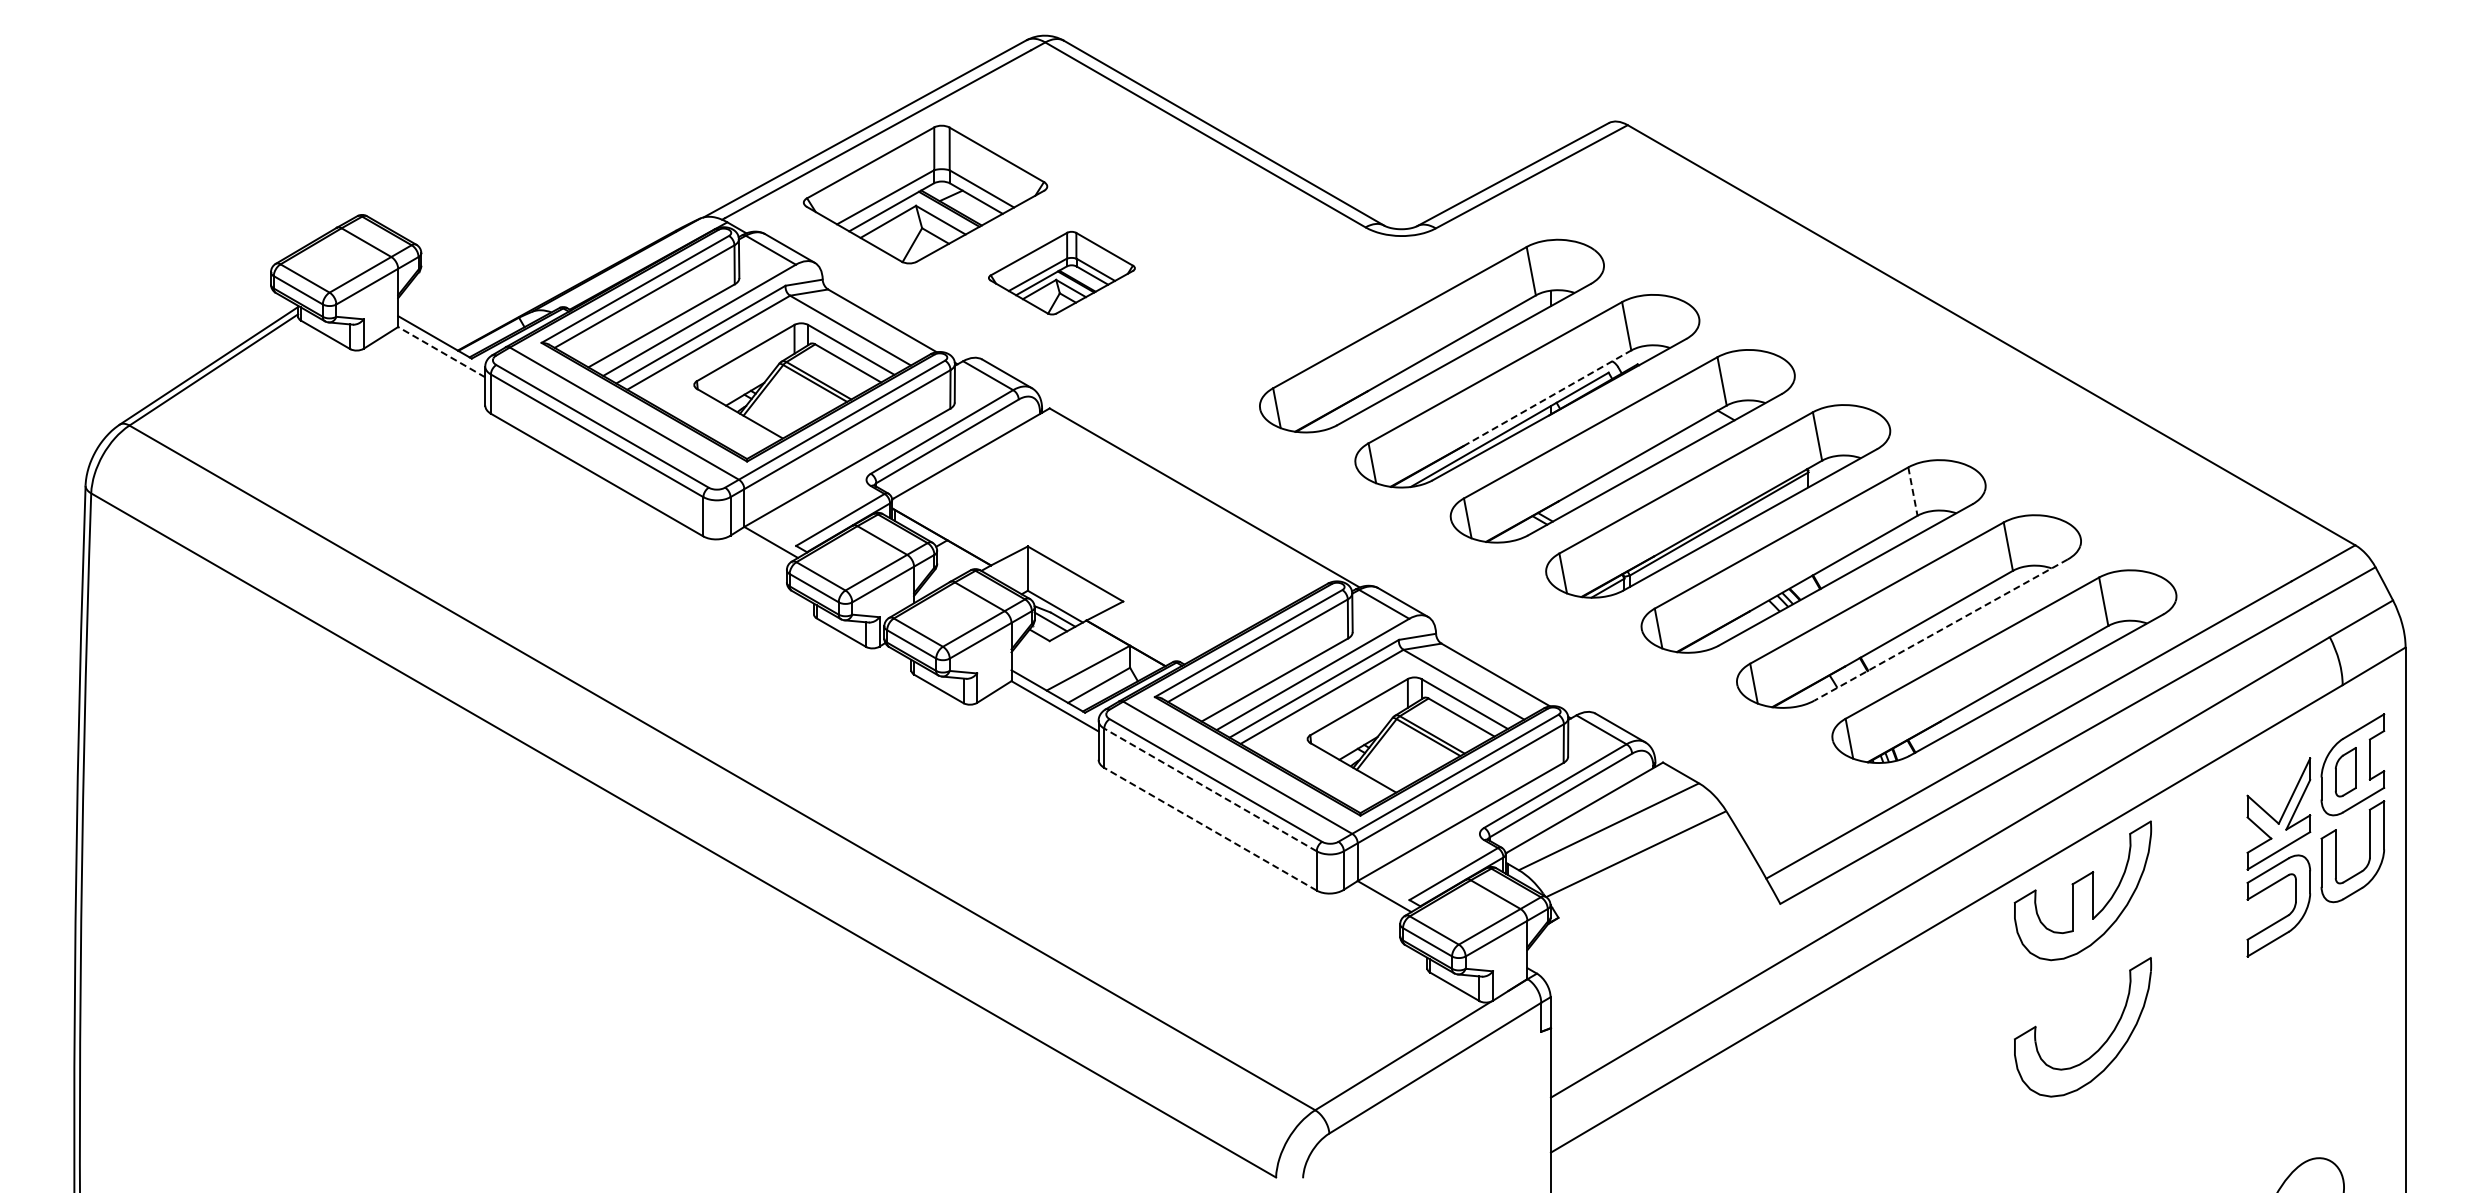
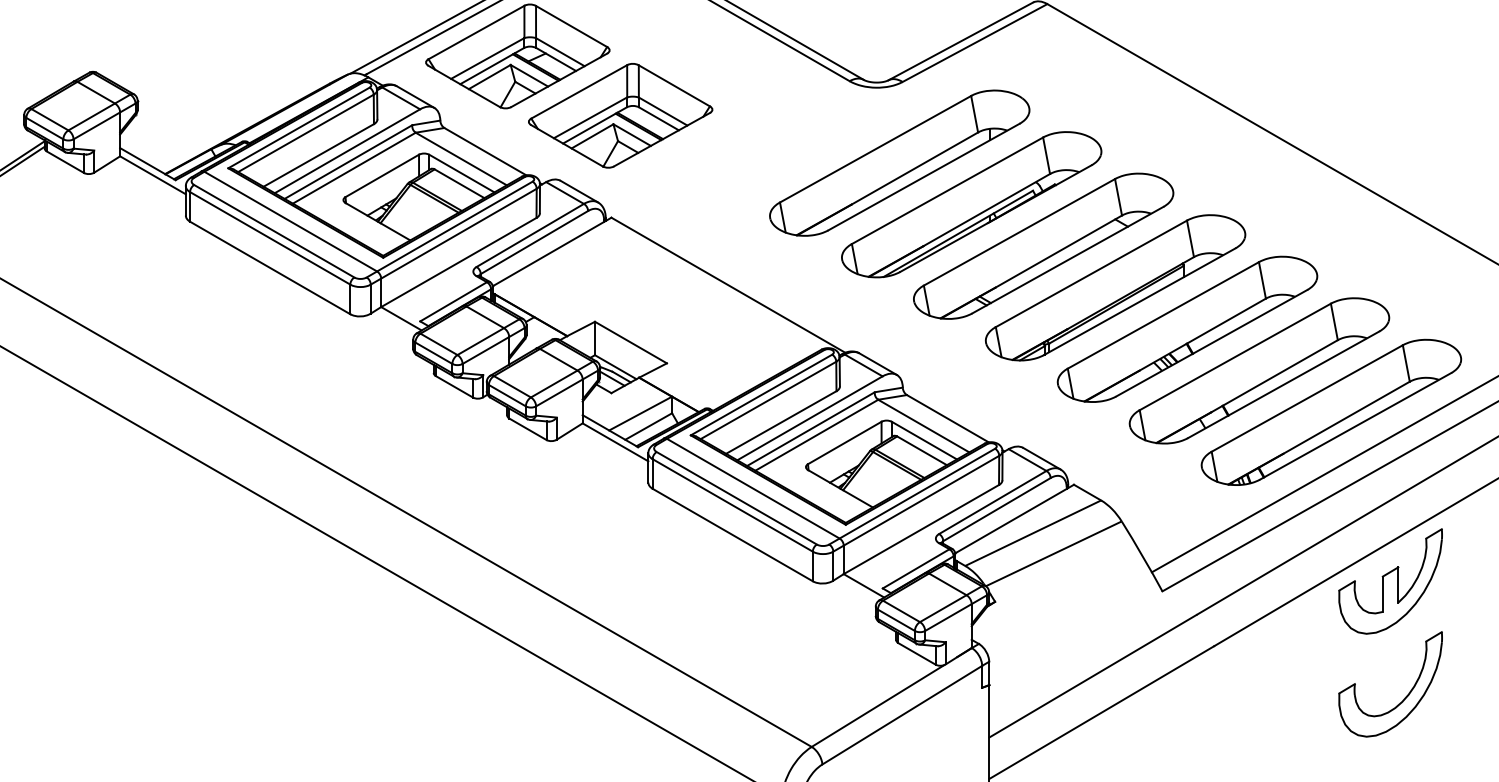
part: (1061, 272) -> (620, 115), size x1.67
line: (441, 351) -> (152, 174), dashed -> solid
line: (1547, 398) -> (986, 210), dashed -> solid
line: (1912, 491) -> (1262, 280), dashed -> solid
line: (1940, 630) -> (1283, 385), dashed -> solid
line: (1210, 789) -> (732, 505), dashed -> solid
line: (1210, 829) -> (732, 535), dashed -> solid

